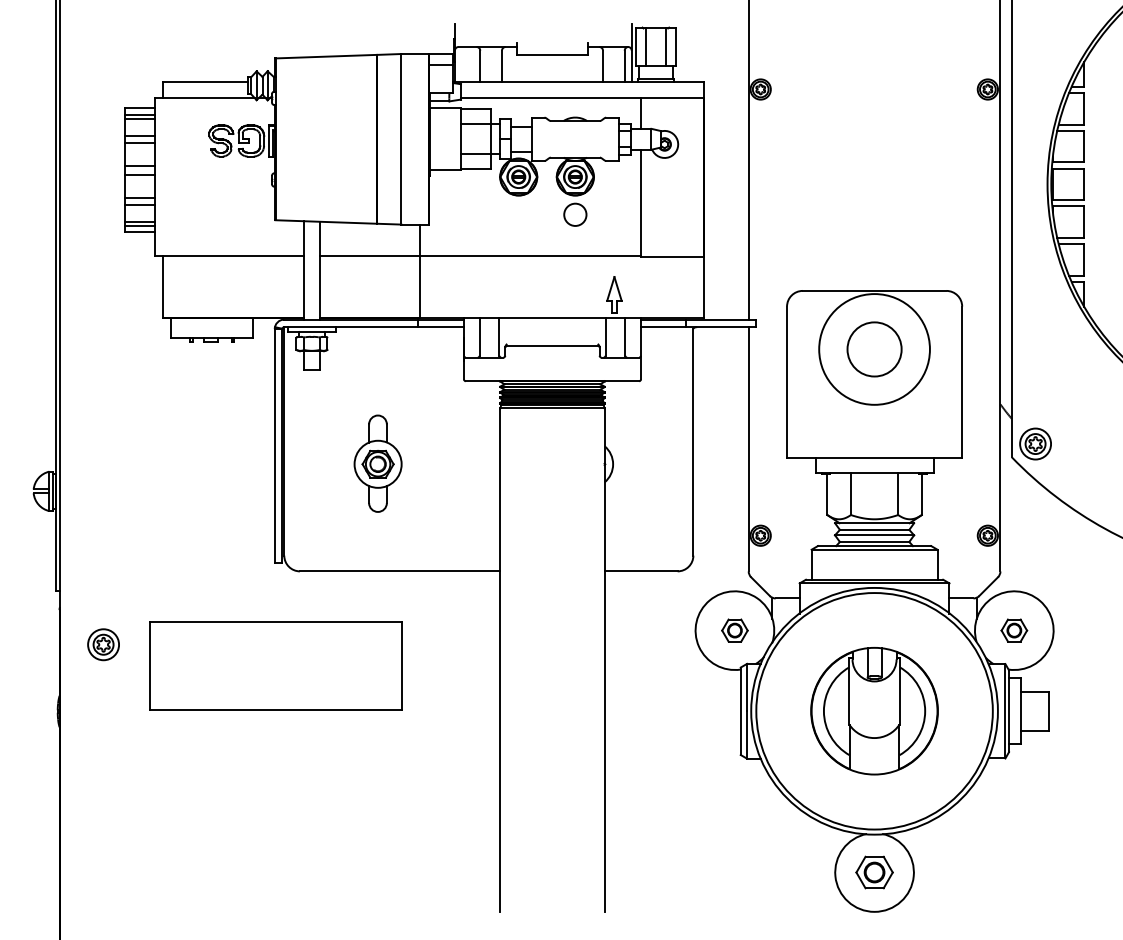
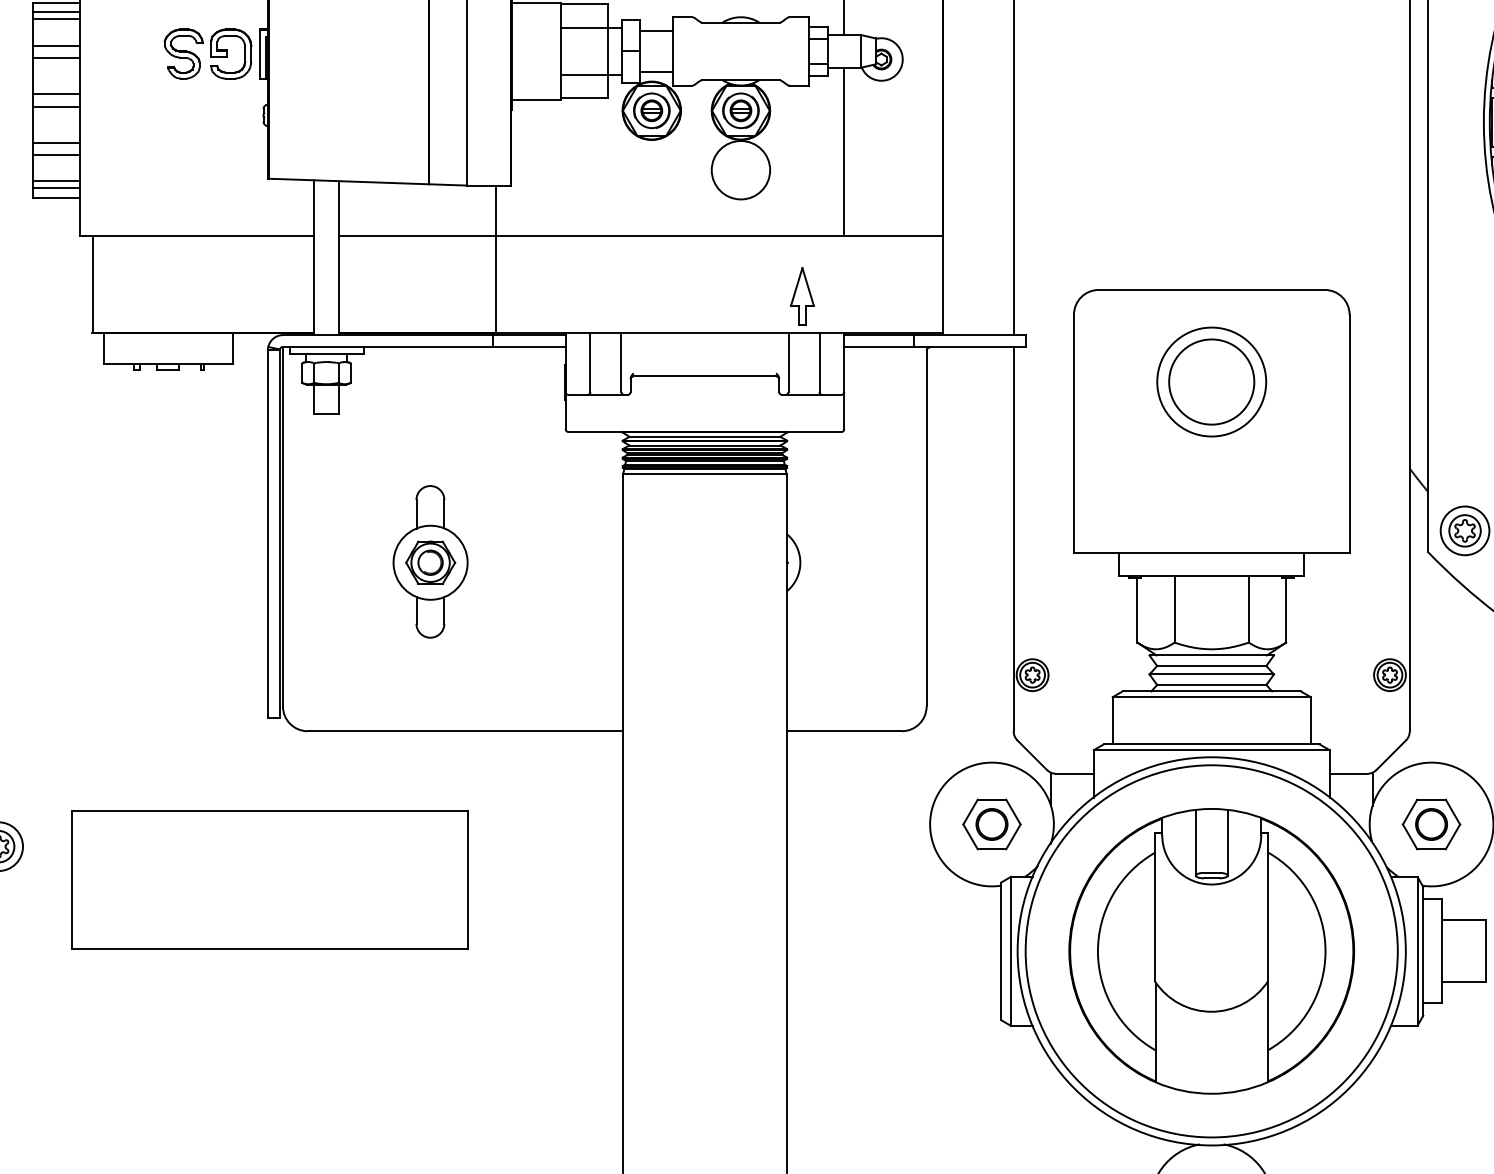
circle: (574, 214) -> (739, 169), size x1.67
circle: (874, 349) -> (1211, 382), size x0.62
part: (734, 630) -> (991, 824), size x1.43
part: (1014, 630) -> (1431, 824), size x1.43
part: (874, 710) -> (1211, 950), size x1.43

